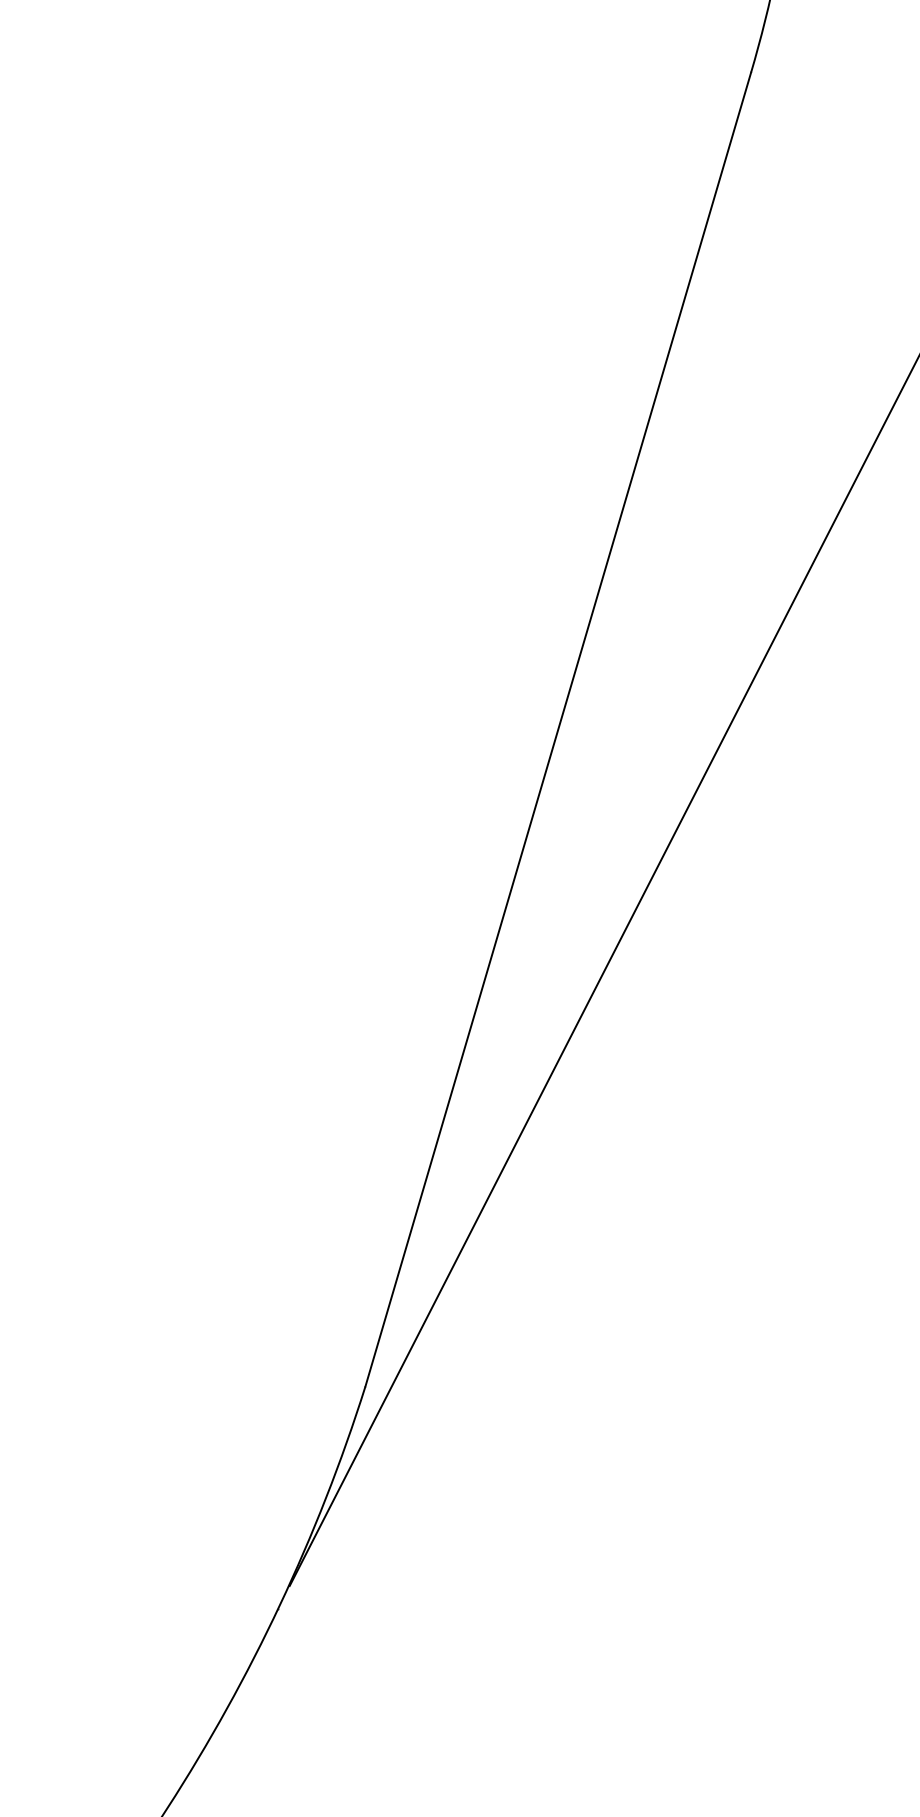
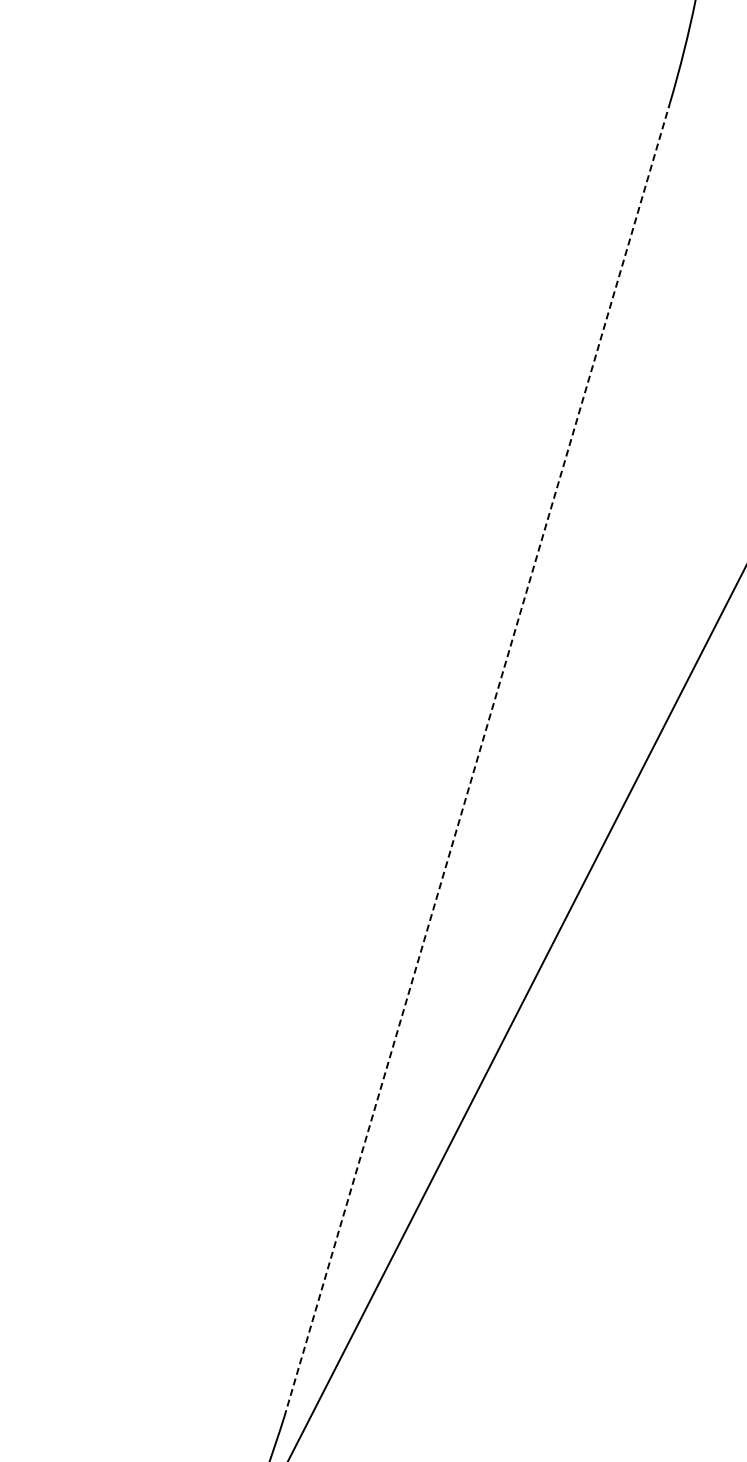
line: (558, 729) -> (477, 759), solid -> dashed

